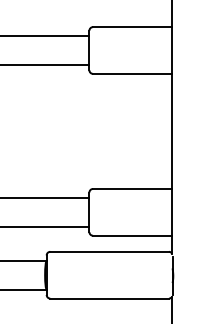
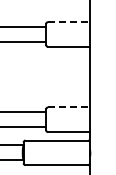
line: (131, 27) -> (68, 22), solid -> dashed
line: (131, 189) -> (68, 107), solid -> dashed

